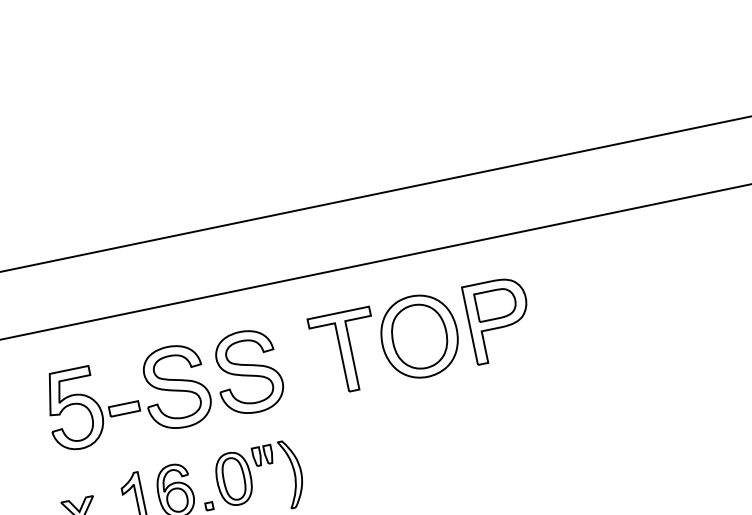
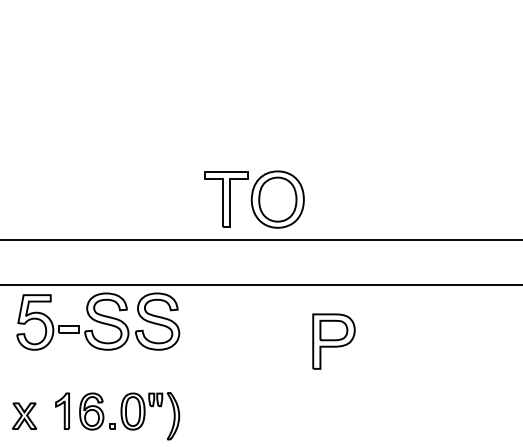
part: (386, 343) -> (254, 199), moved
part: (164, 389) -> (98, 321), moved

